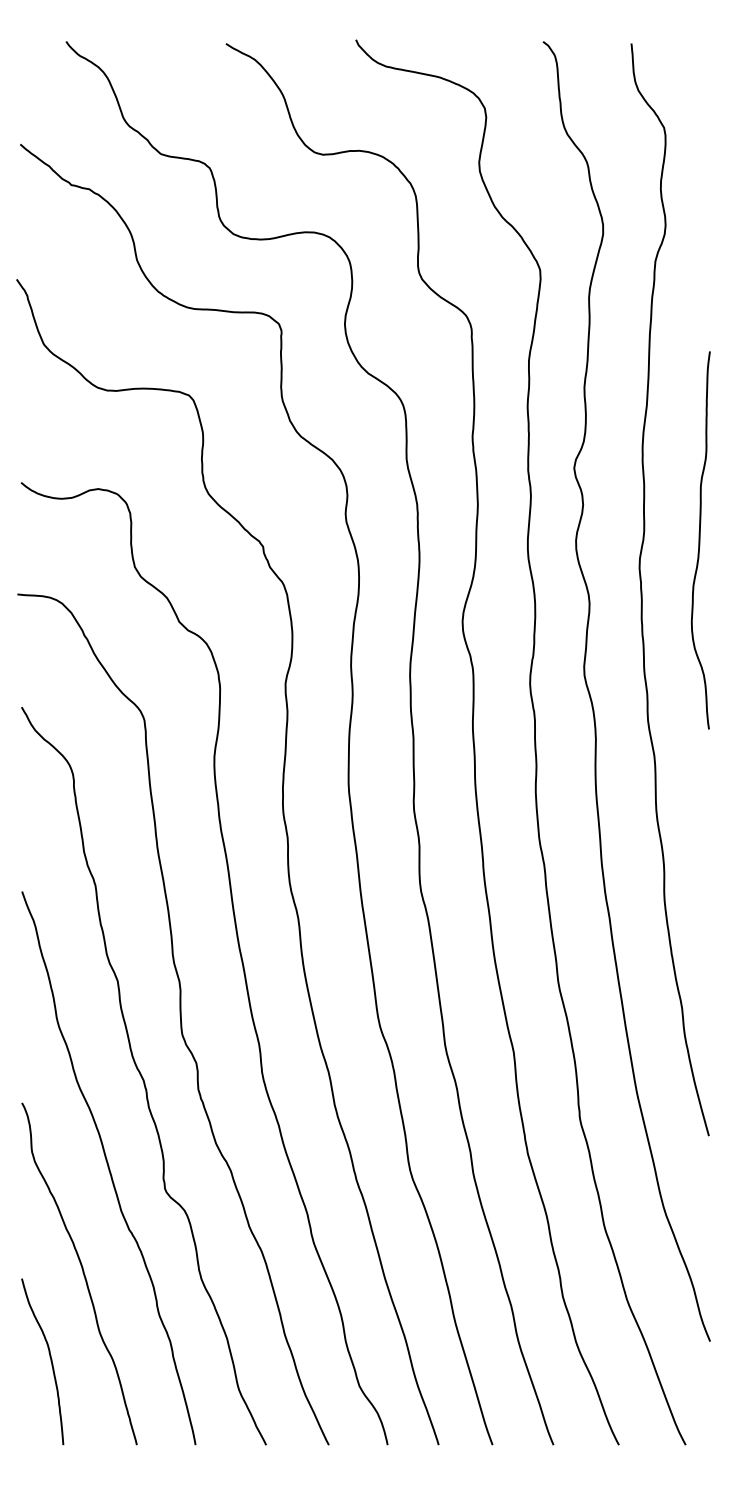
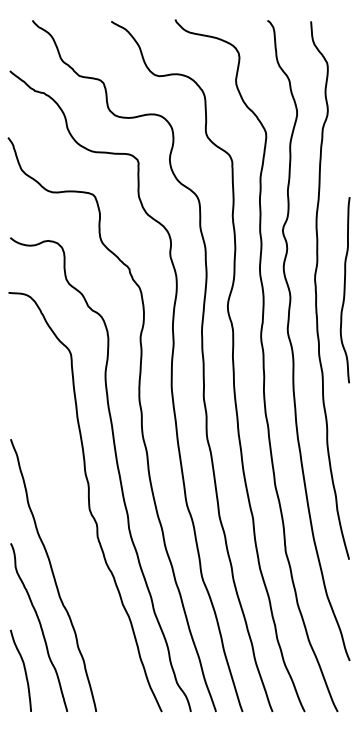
curve: (699, 541) -> (344, 290), moved
curve: (143, 1076) -> (70, 530), removed

